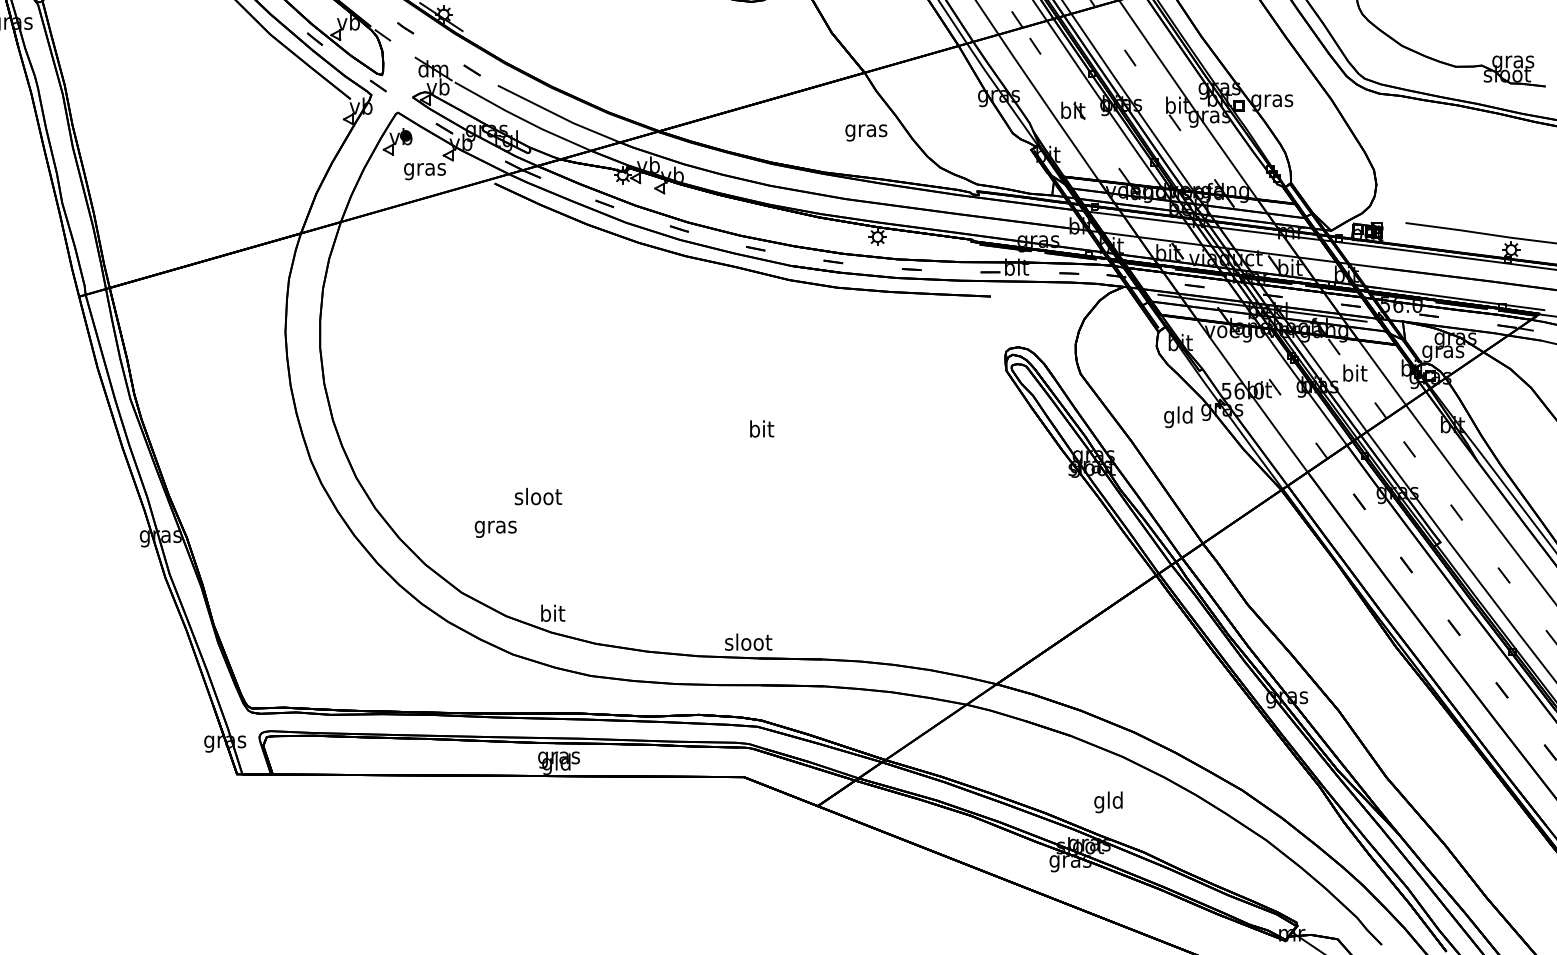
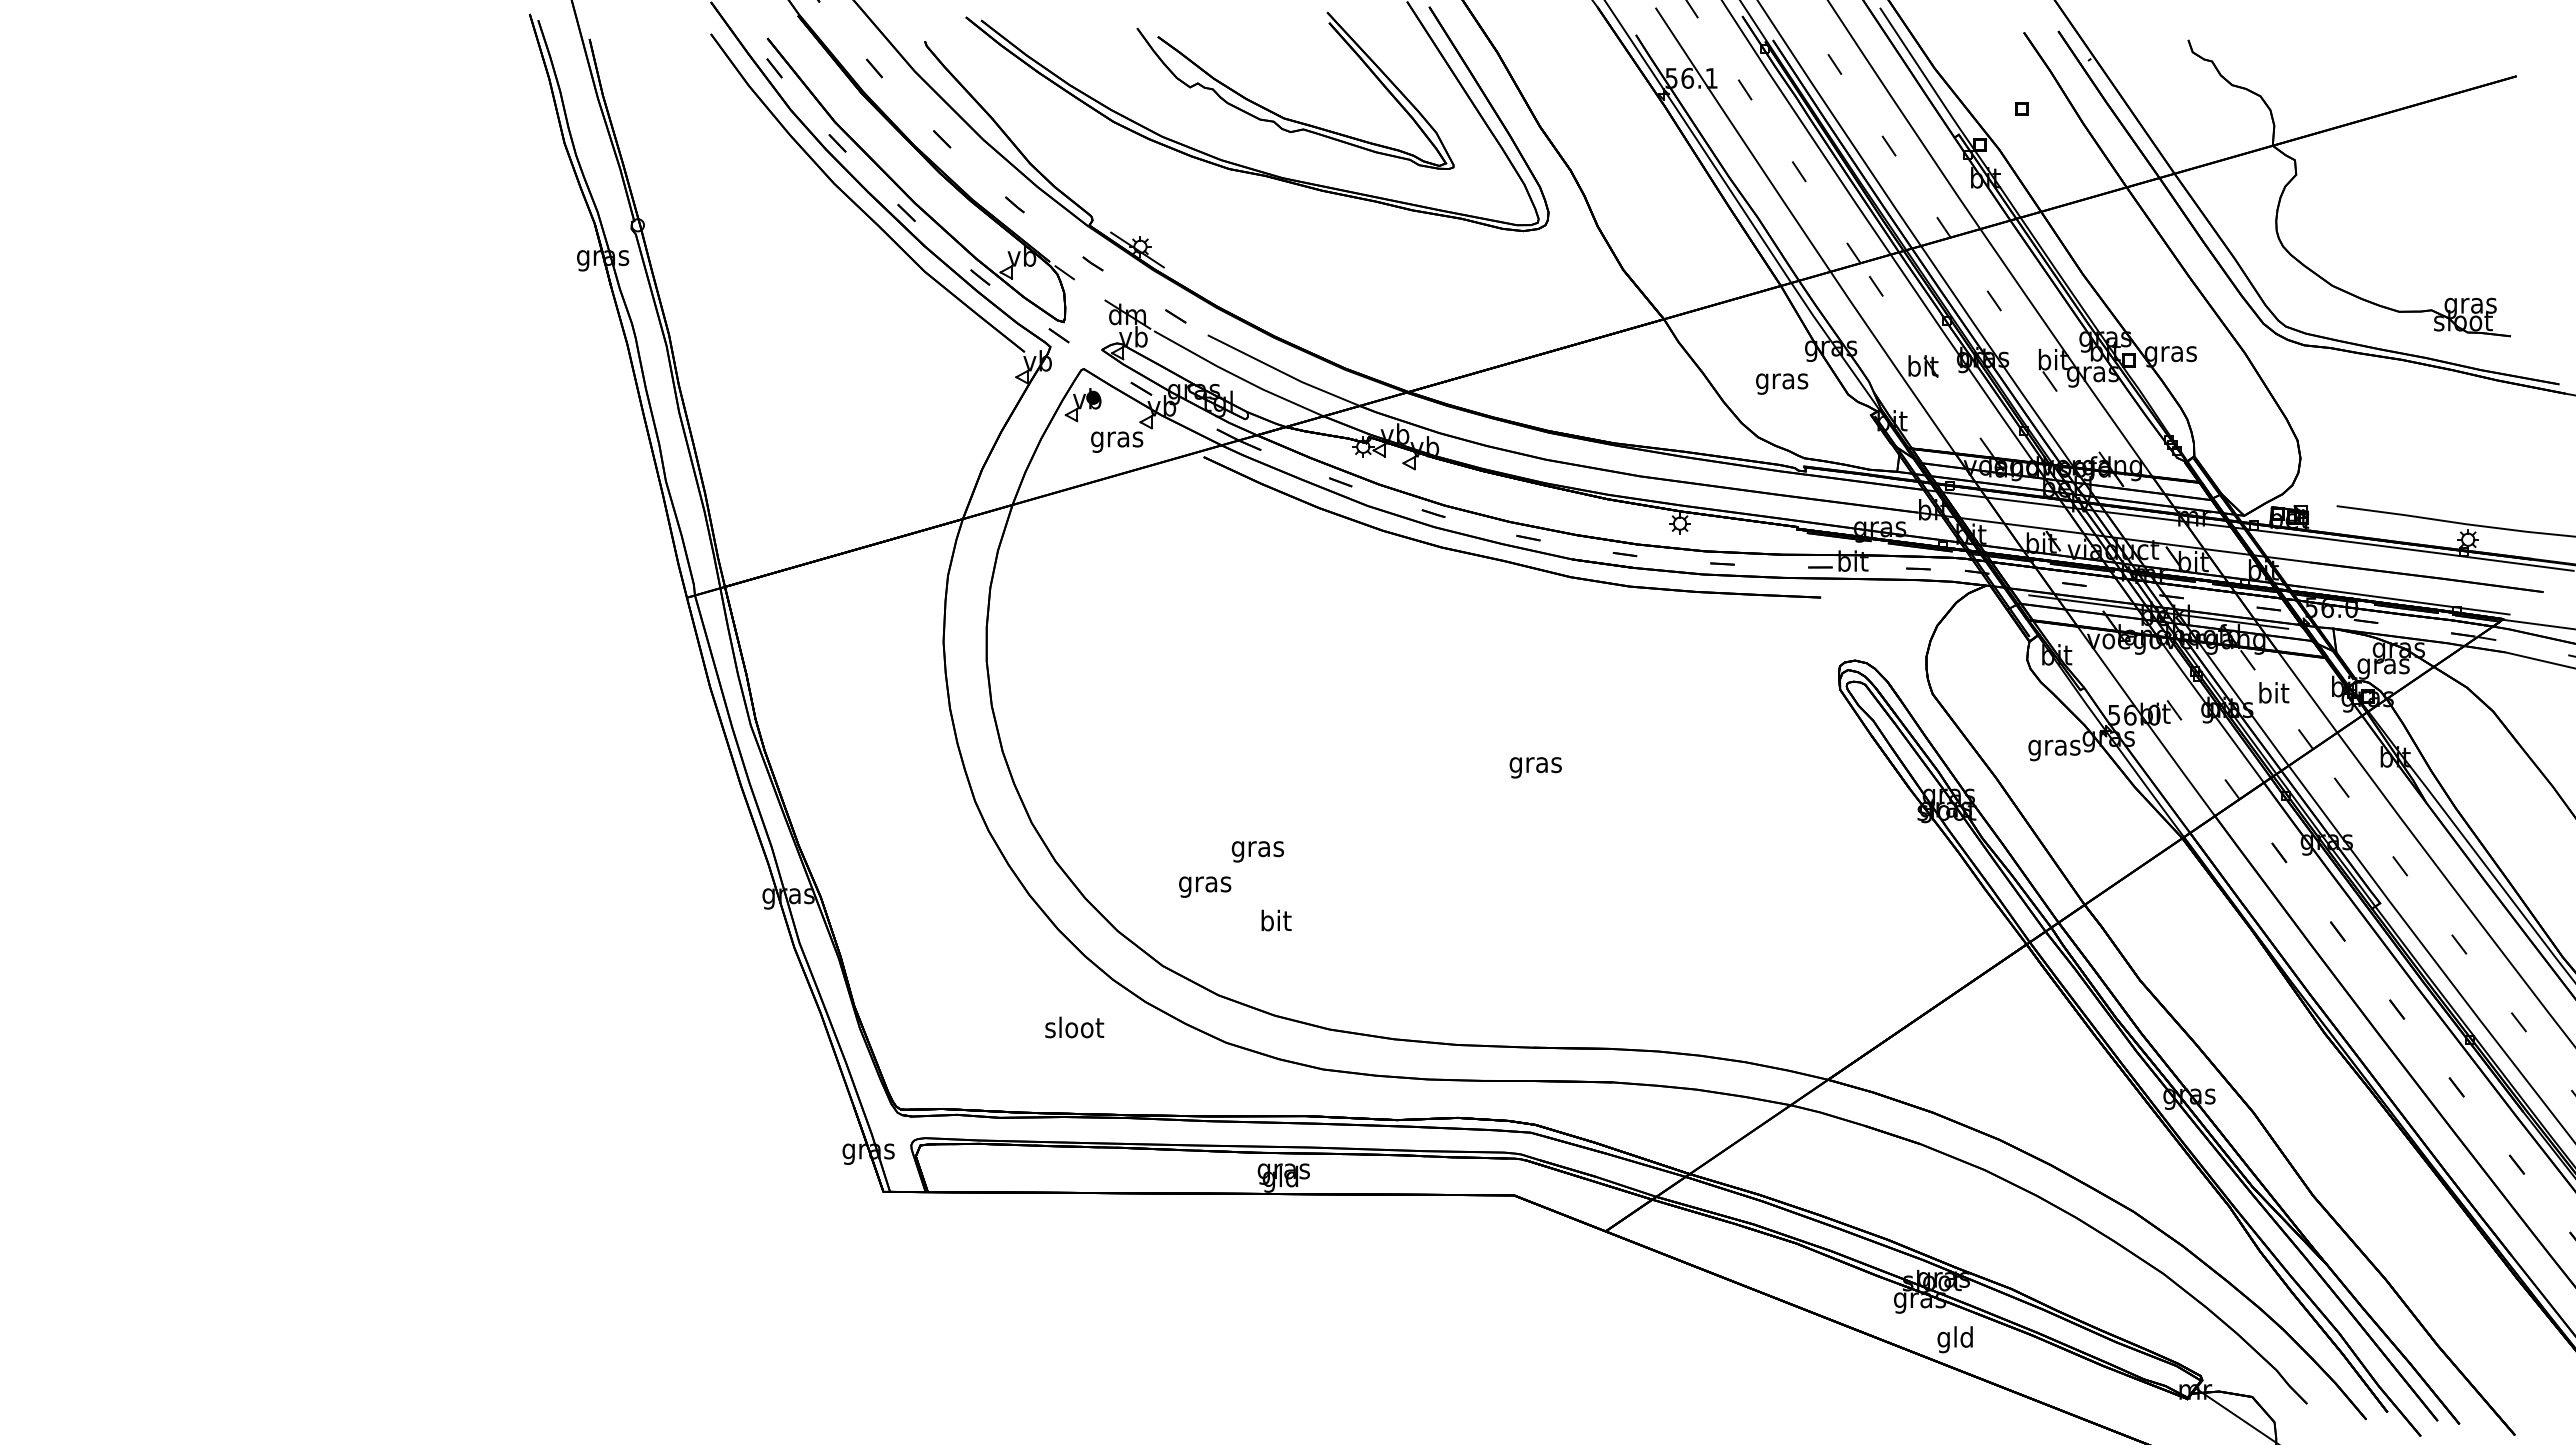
text: (866, 132) -> (1782, 383), moved
text: (1178, 417) -> (2054, 747), gld -> gras
text: (761, 430) -> (1535, 764), bit -> gras
text: (537, 498) -> (1257, 848), sloot -> gras
text: (553, 613) -> (1276, 920), moved
text: (748, 642) -> (1074, 1027), moved
text: (1107, 802) -> (1954, 1339), moved

